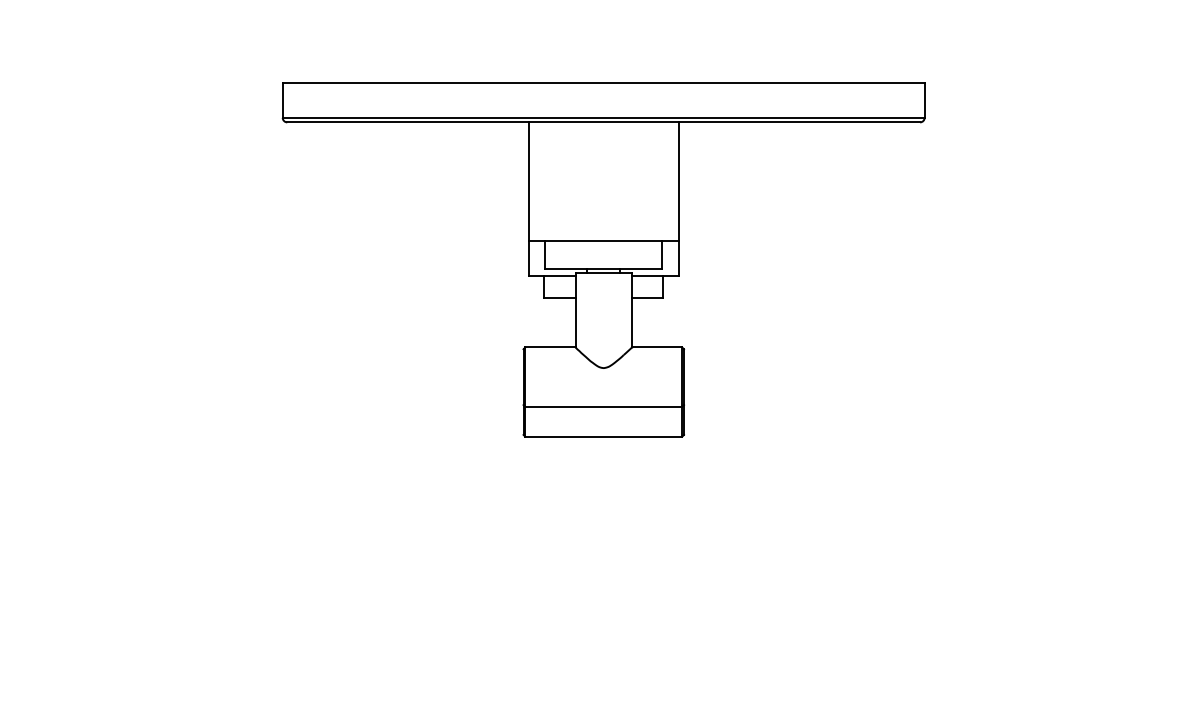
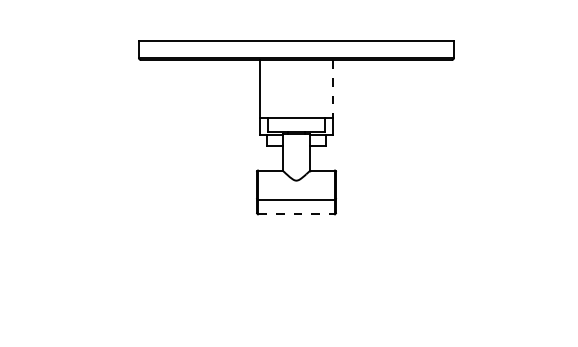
line: (679, 182) -> (333, 89), solid -> dashed
line: (605, 437) -> (297, 214), solid -> dashed

